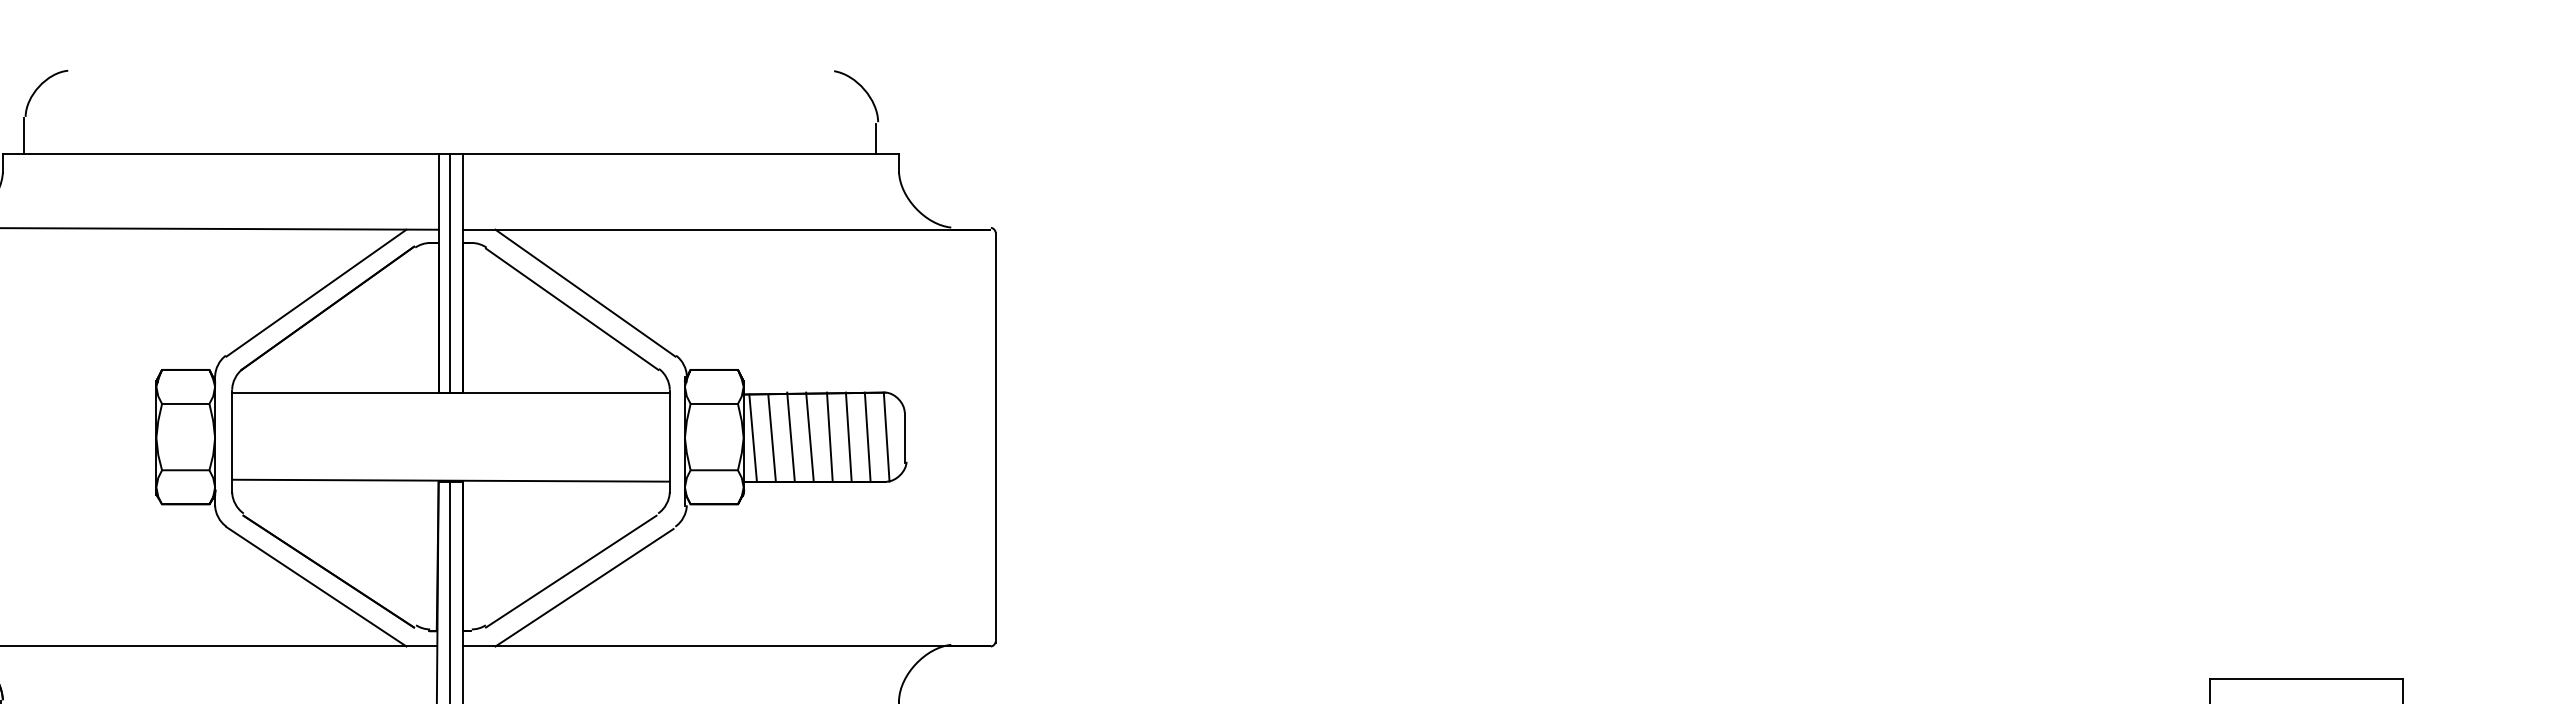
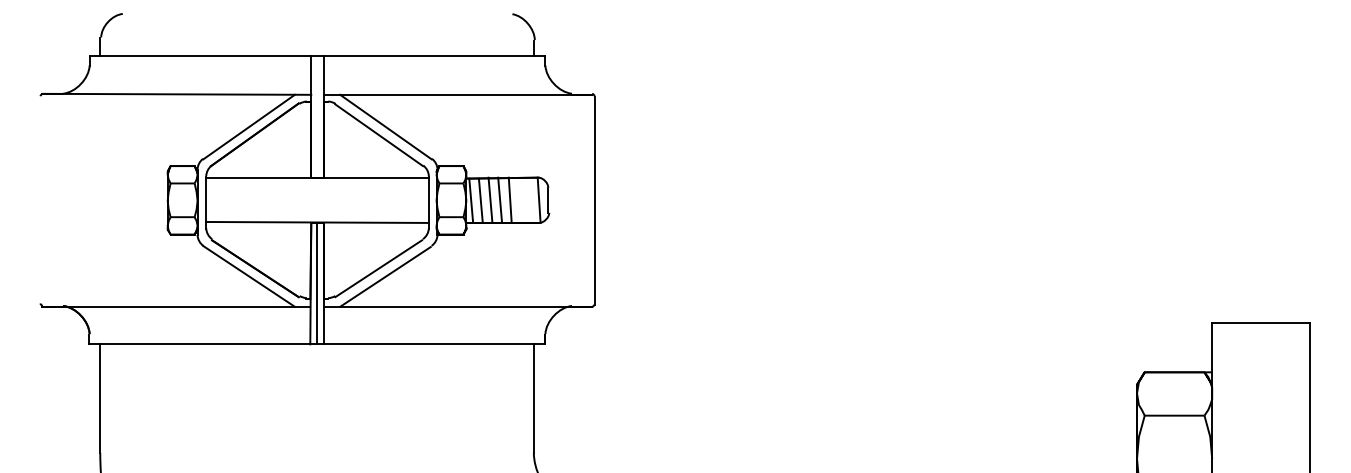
line: (450, 272) -> (317, 116), removed
line: (848, 435) -> (519, 199), removed
line: (867, 435) -> (529, 199), removed

